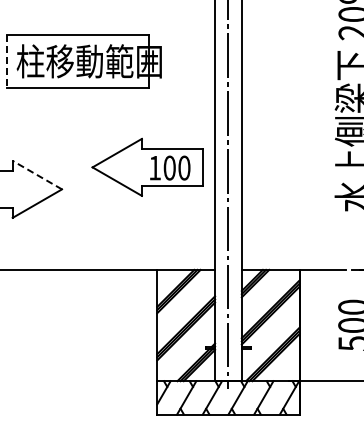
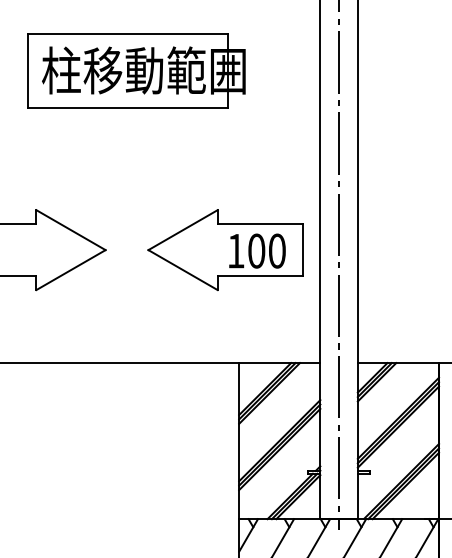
line: (7, 61) -> (29, 70), dashed -> solid
part: (147, 166) -> (225, 248), moved
line: (36, 174) -> (69, 229), dashed -> solid

